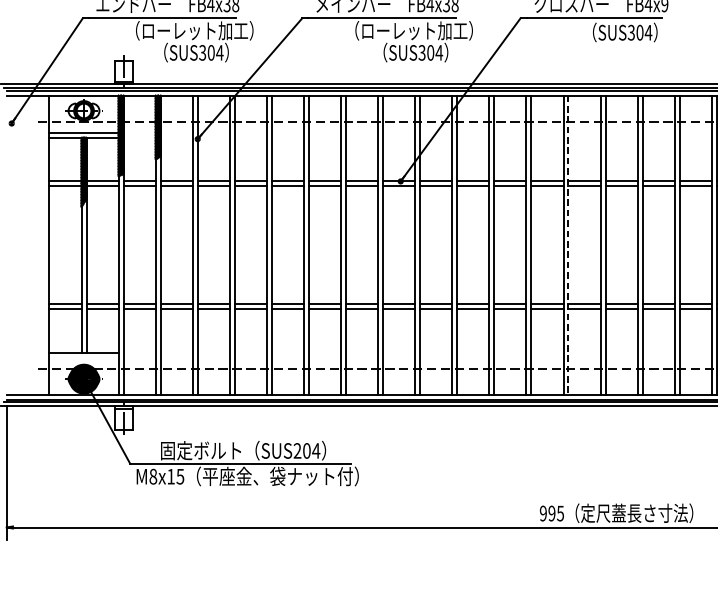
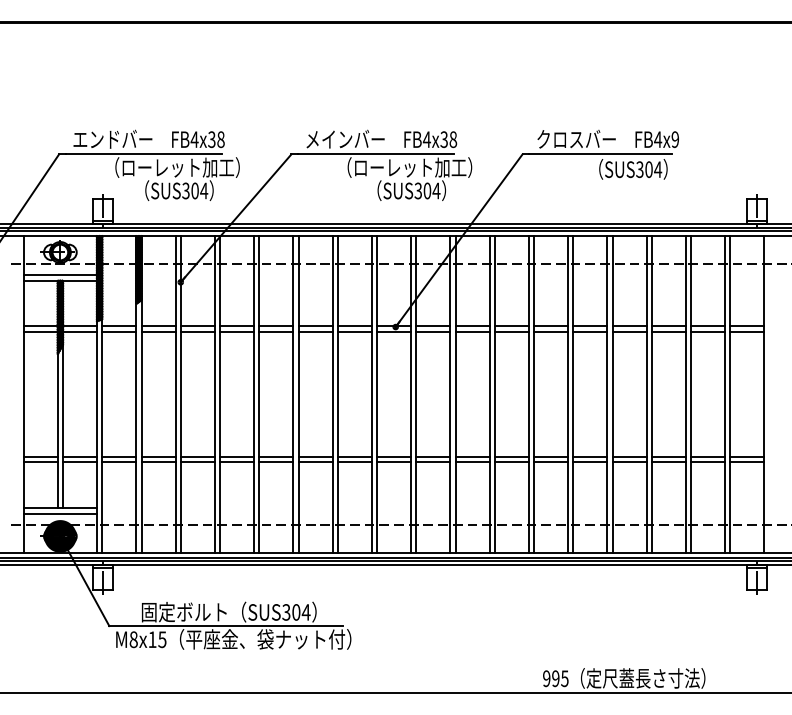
line: (568, 245) -> (573, 394), dashed -> solid
line: (84, 357) -> (60, 513), added
text: (297, 451) -> (286, 612), SUS204 -> SUS304

